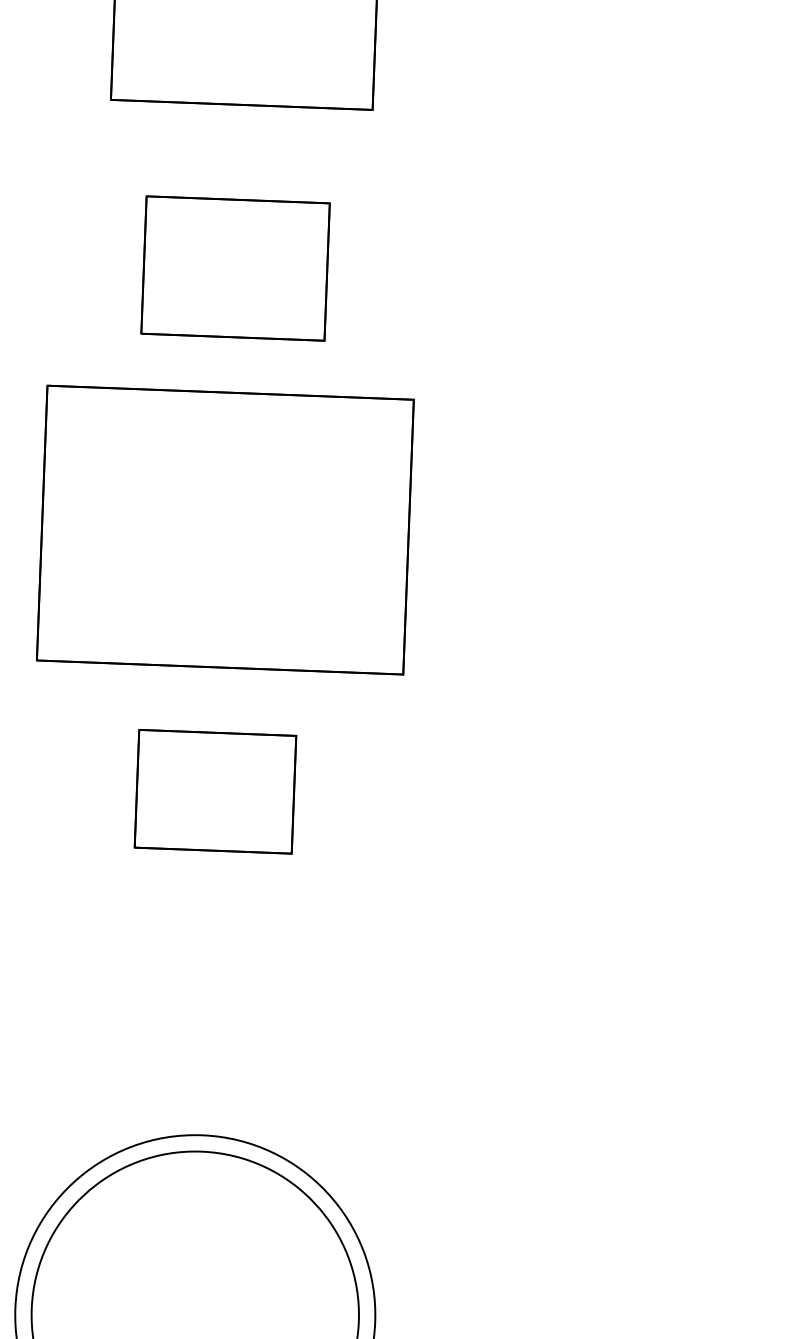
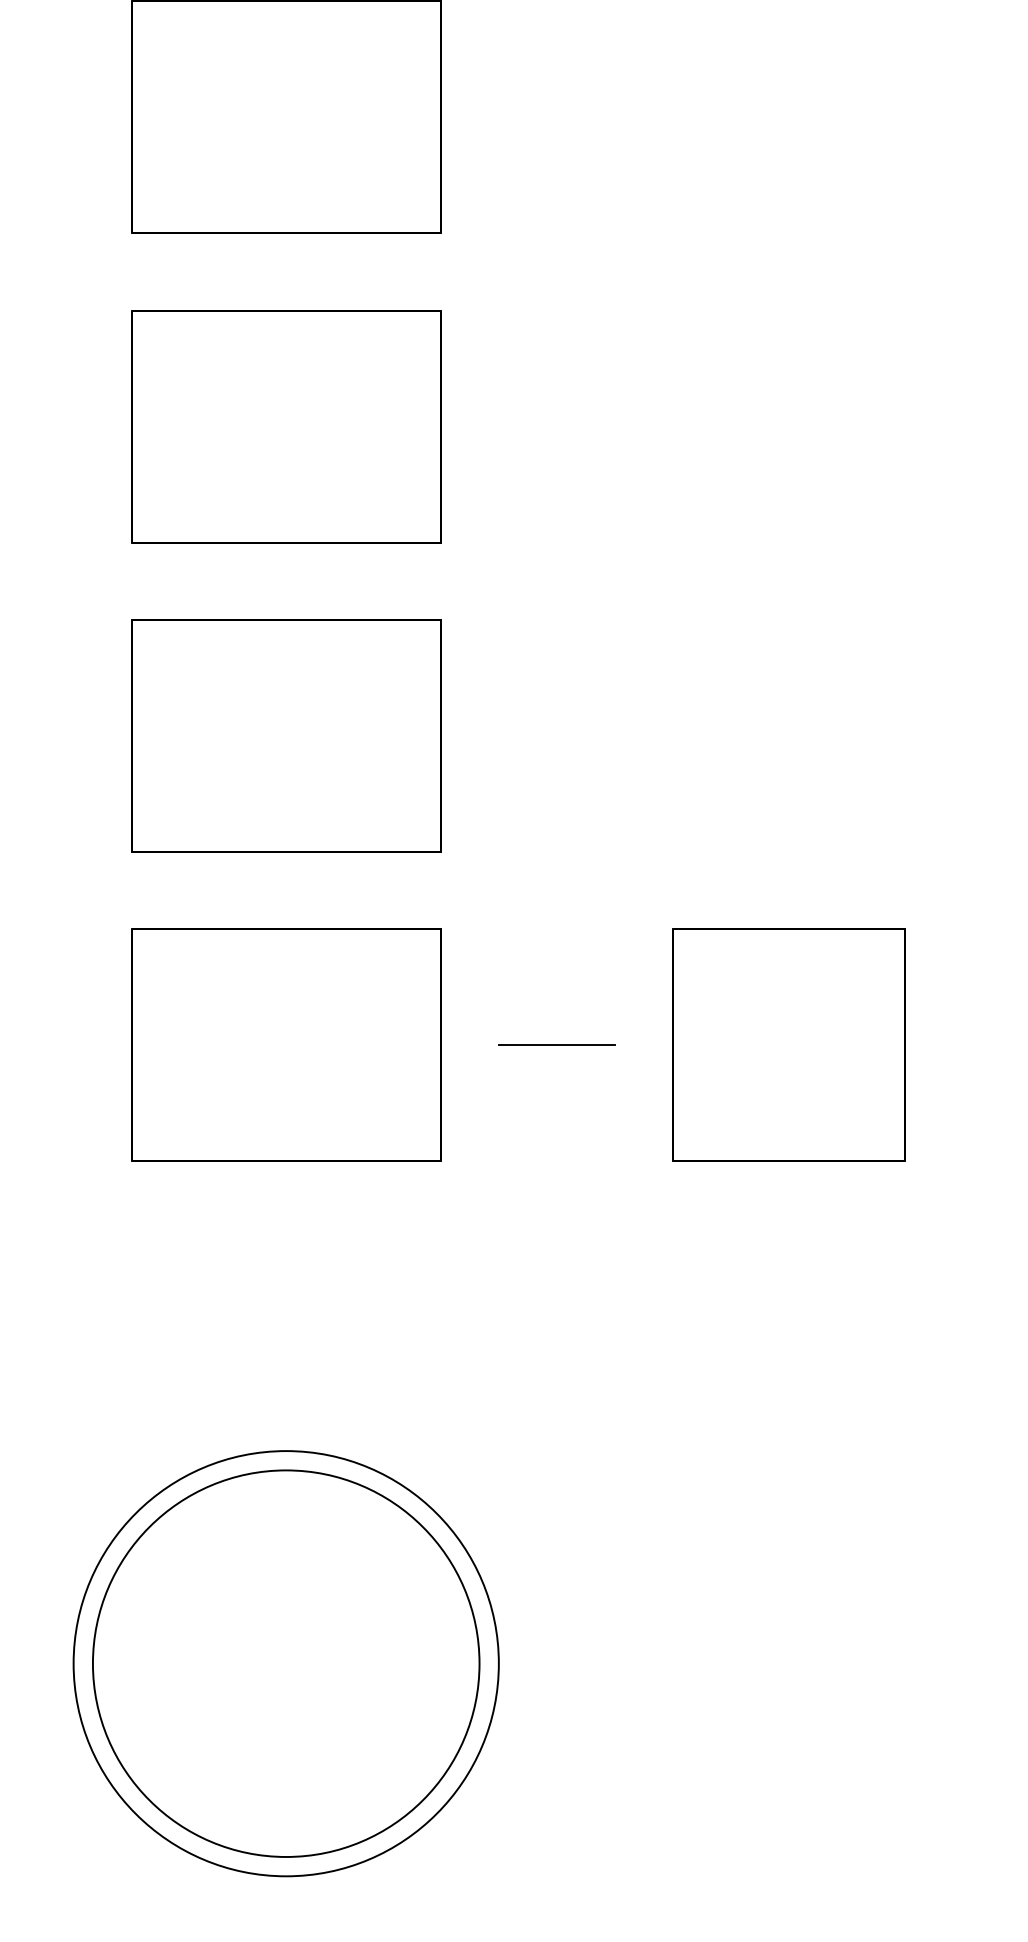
part: (235, 268) -> (286, 426), size x1.43
part: (225, 529) -> (286, 735), size x0.71
part: (215, 791) -> (286, 1044), size x1.67
line: (444, 800) -> (556, 1045), added
part: (640, 807) -> (788, 1044), added

